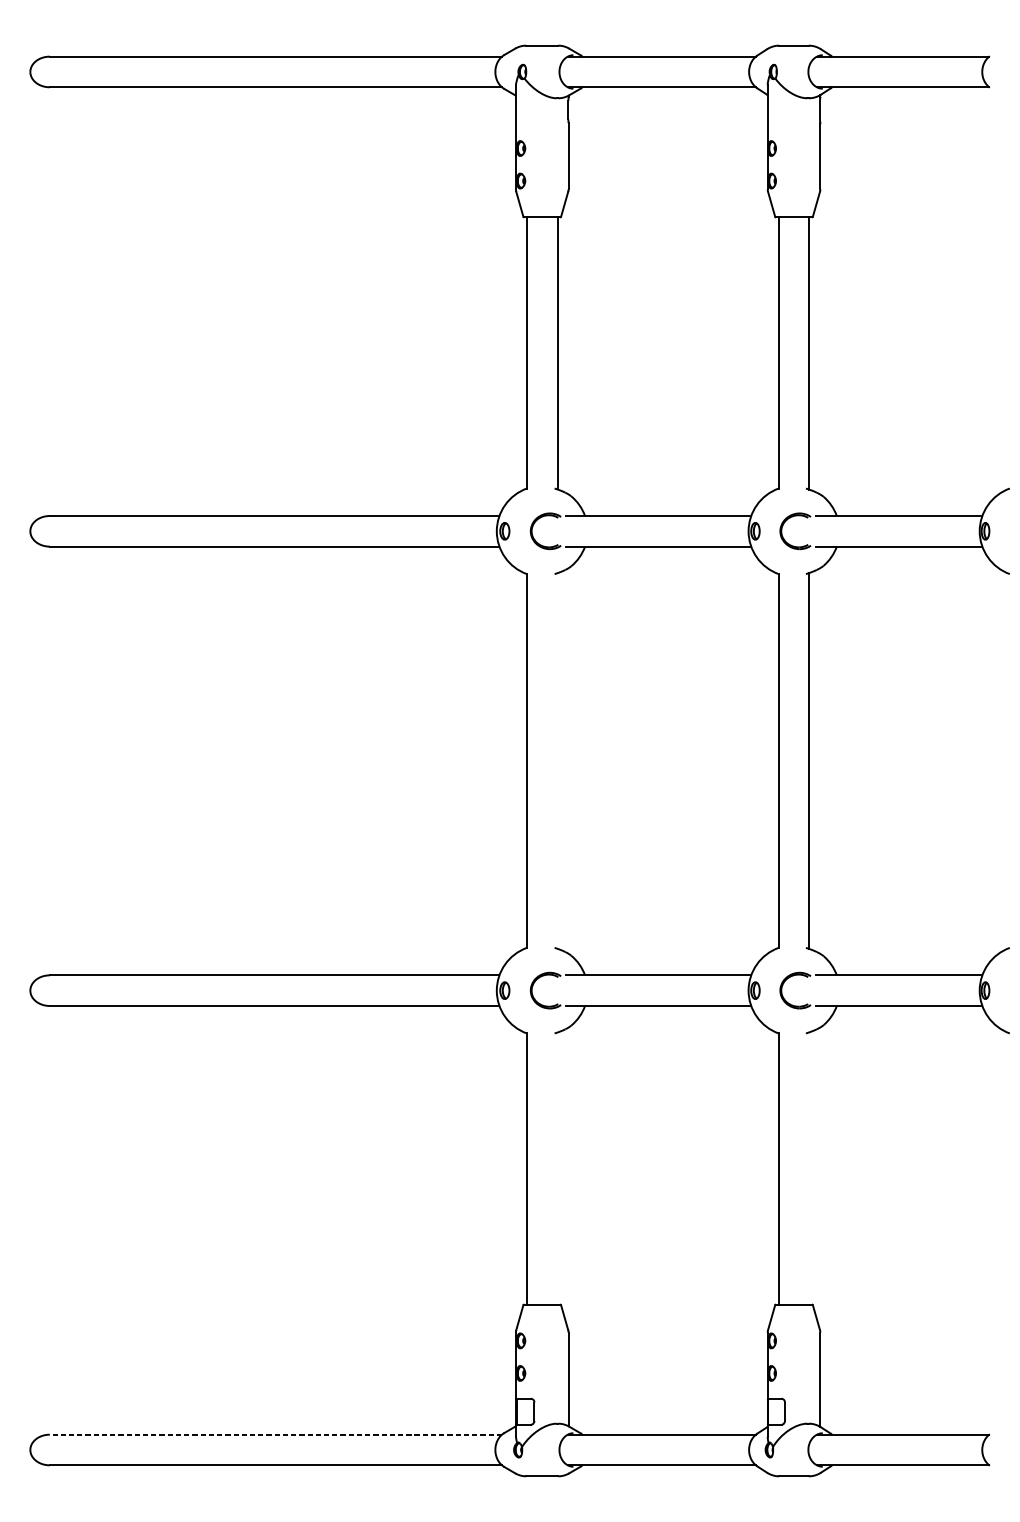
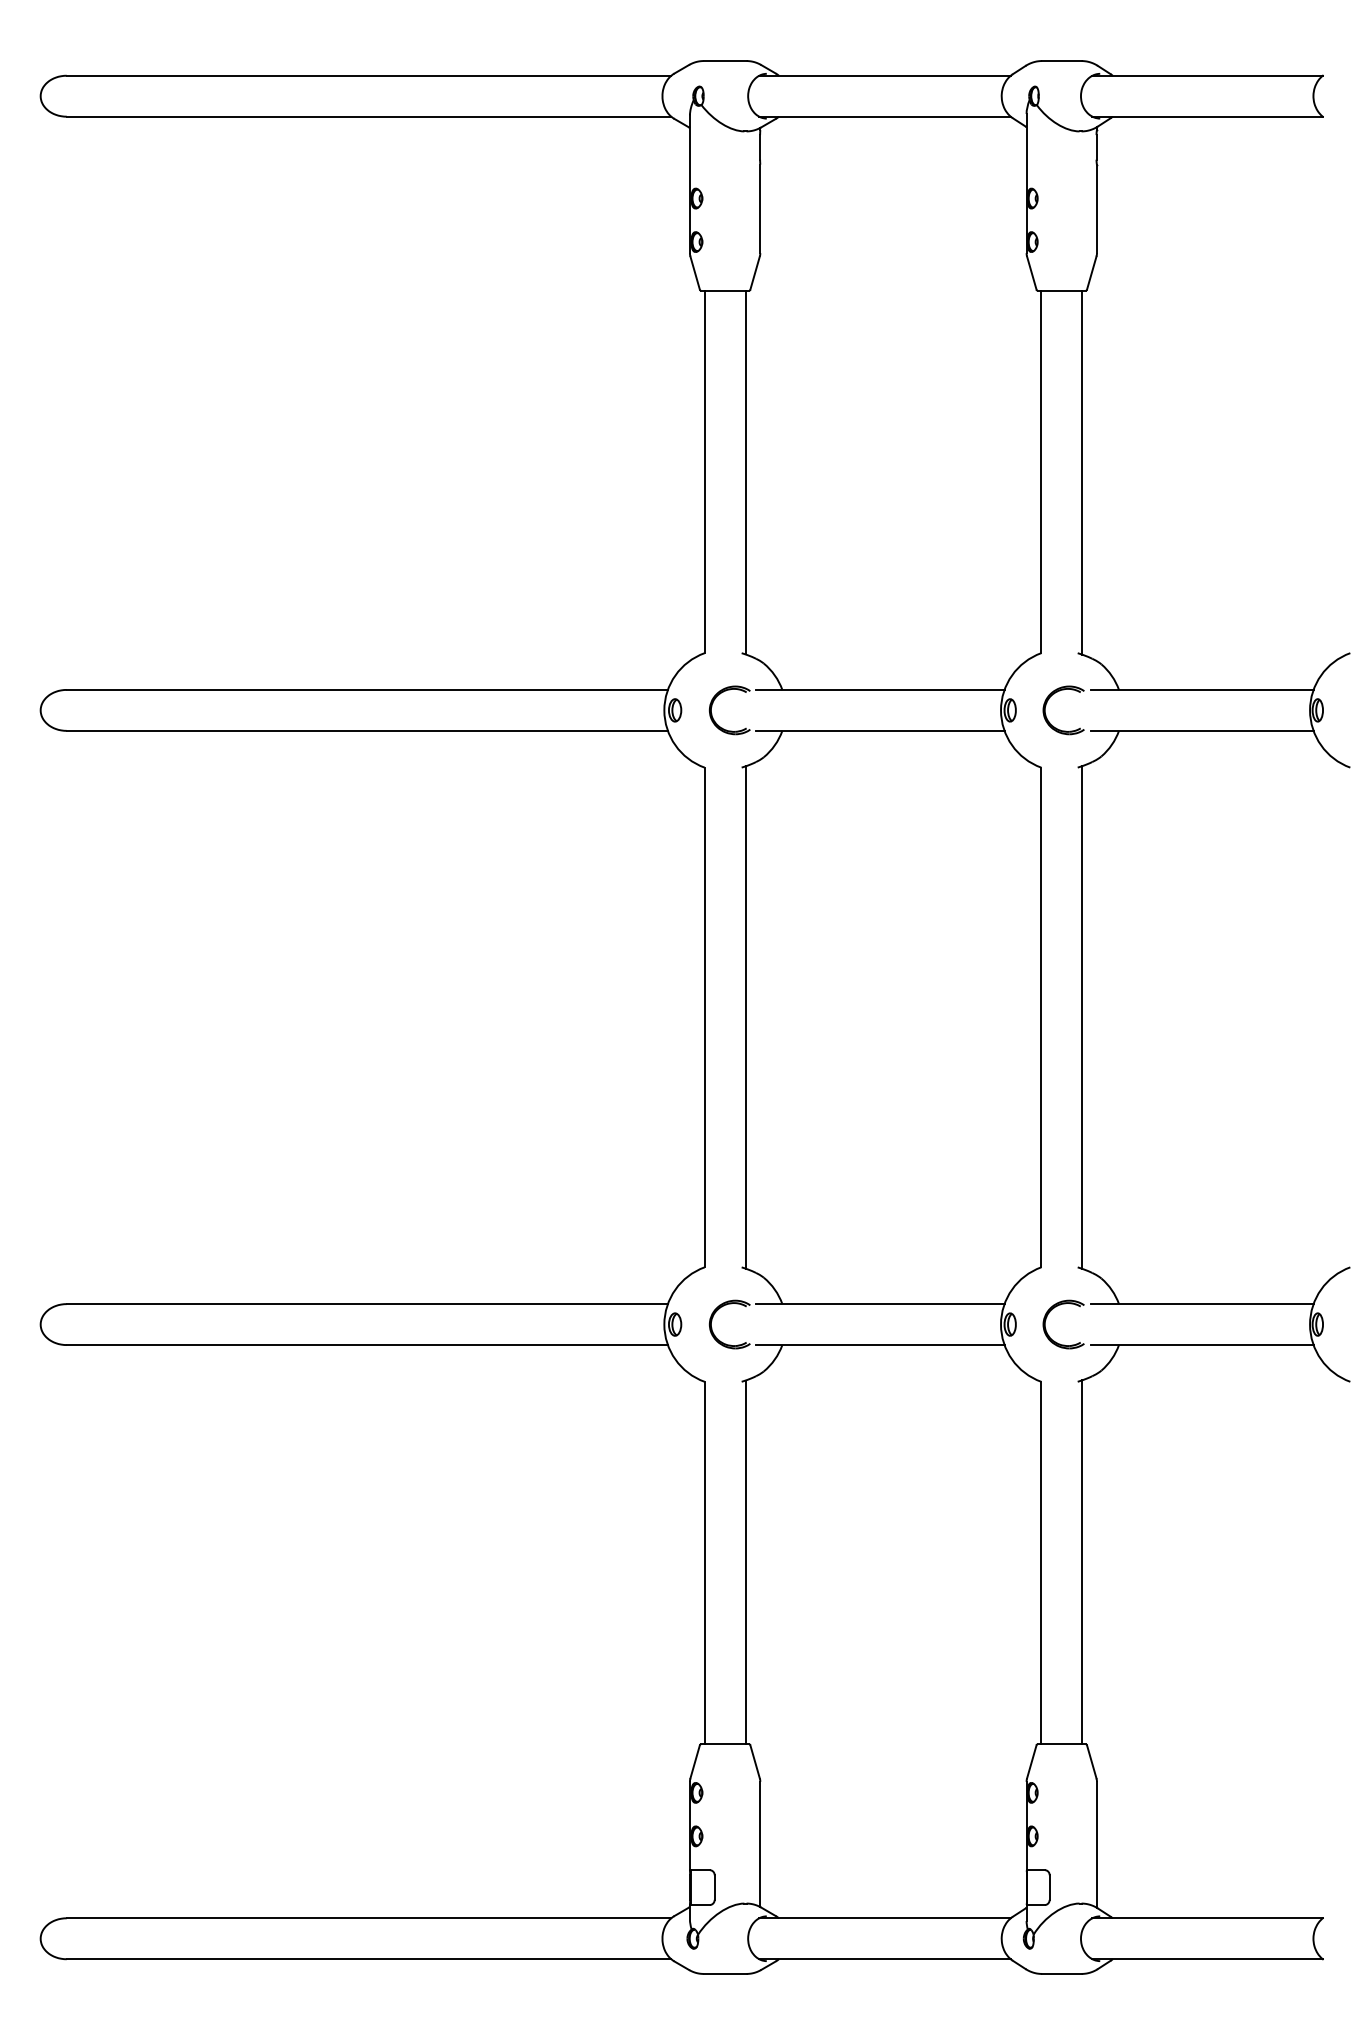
line: (557, 761) -> (745, 1017), added
line: (557, 1168) -> (745, 1562), added
line: (809, 1168) -> (1082, 1562), added
line: (275, 1434) -> (368, 1918), dashed -> solid

